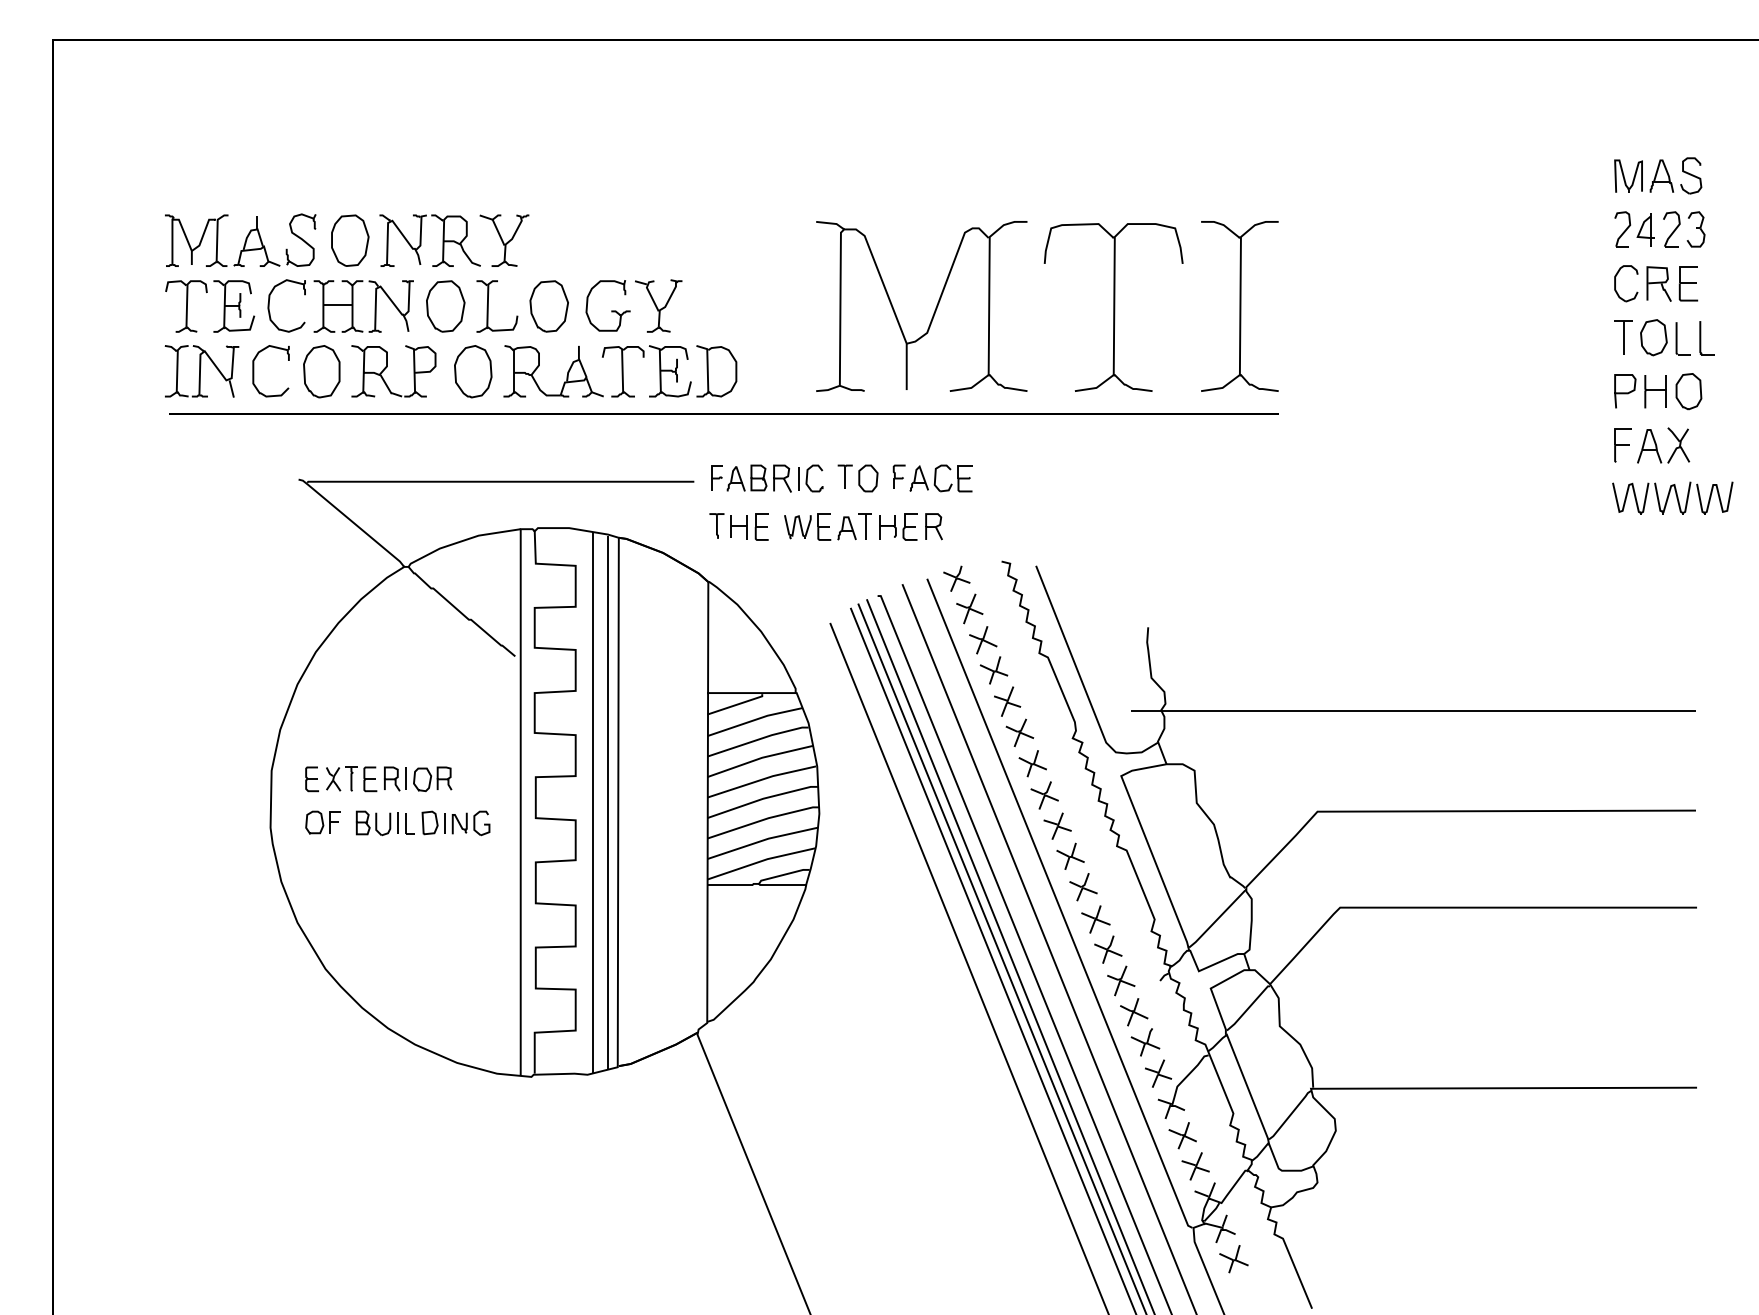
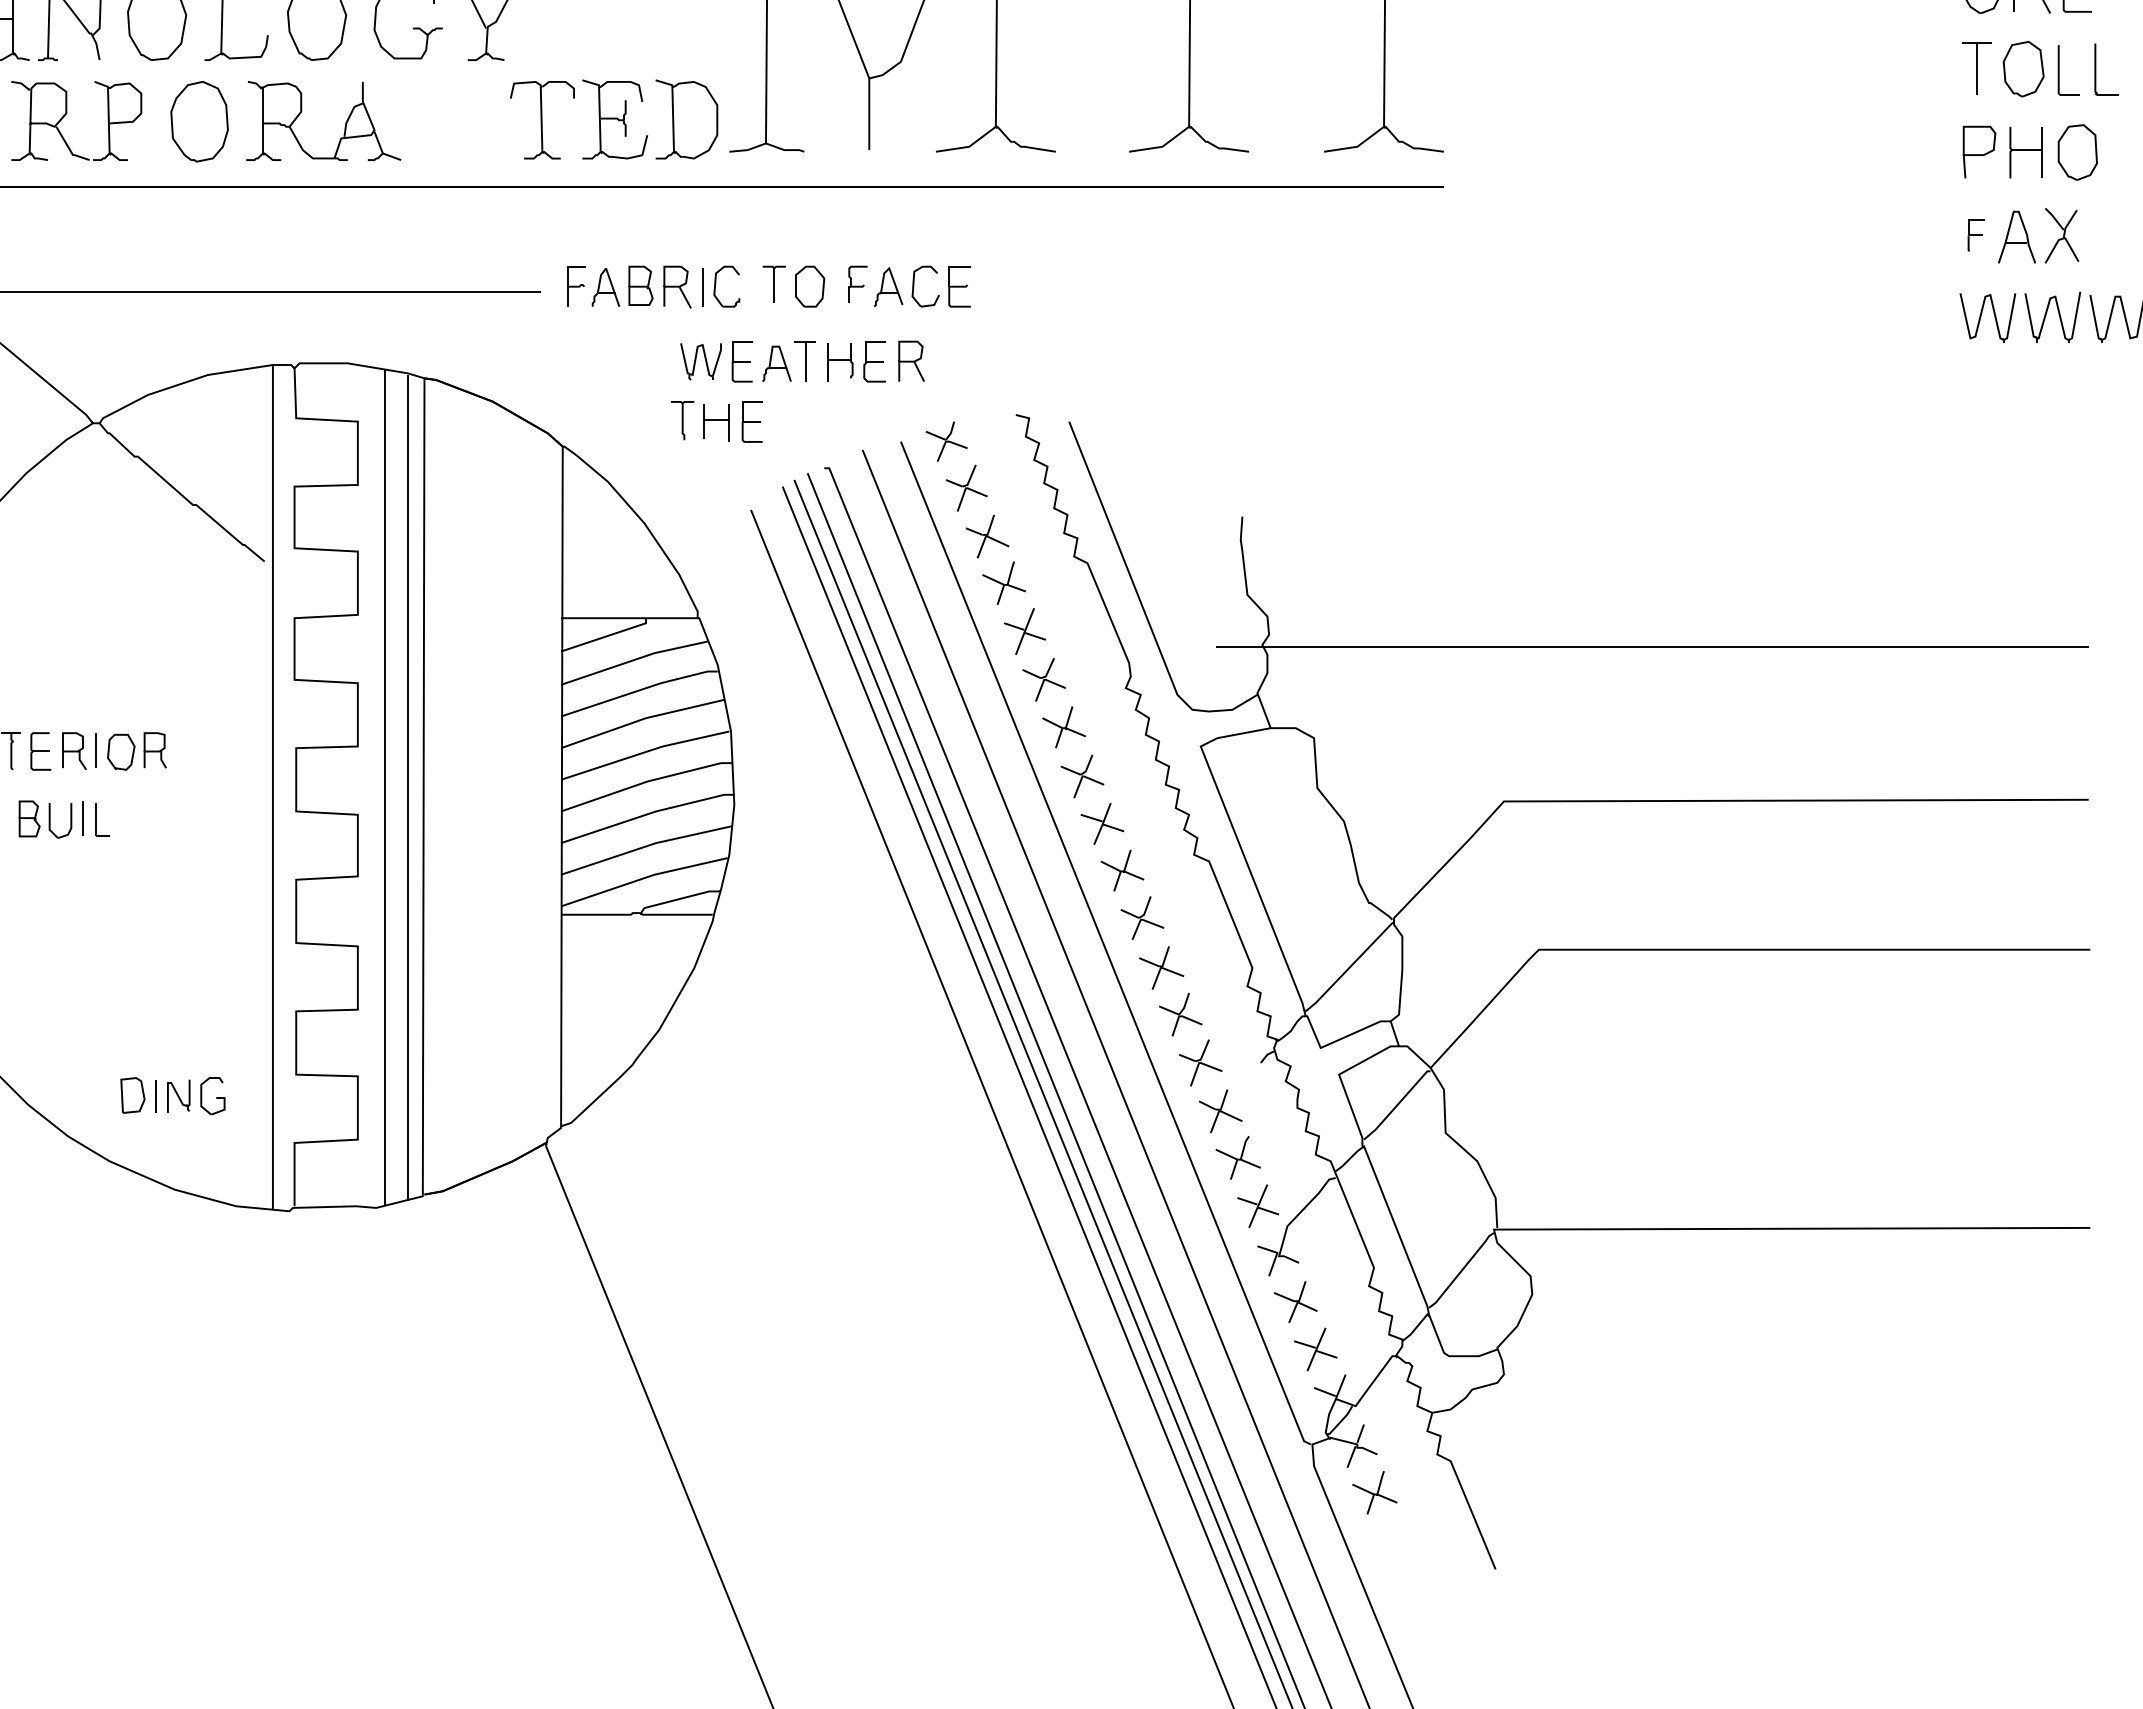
part: (669, 371) -> (614, 119), moved
part: (1622, 445) -> (1975, 235), size x0.6
part: (738, 526) -> (715, 421), moved
part: (455, 823) -> (172, 1096), moved

